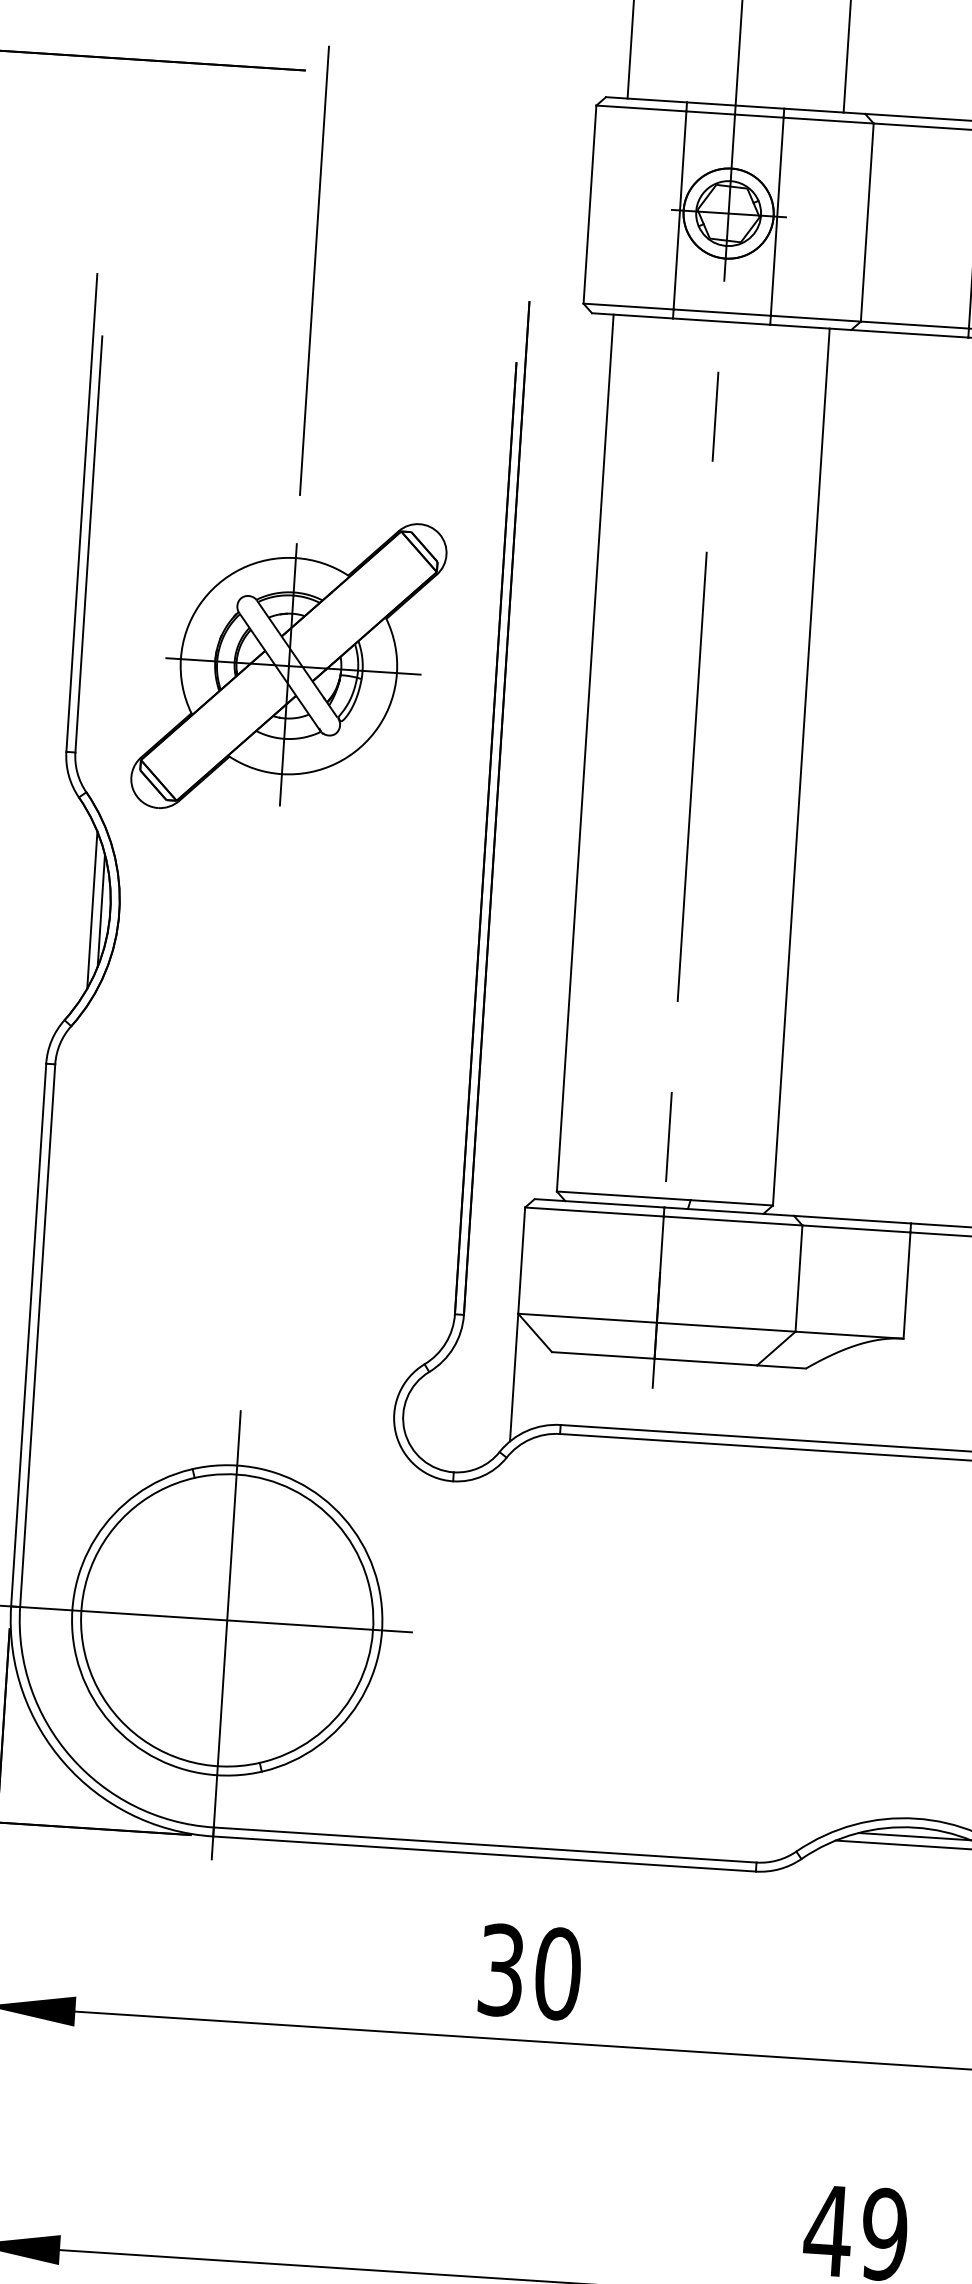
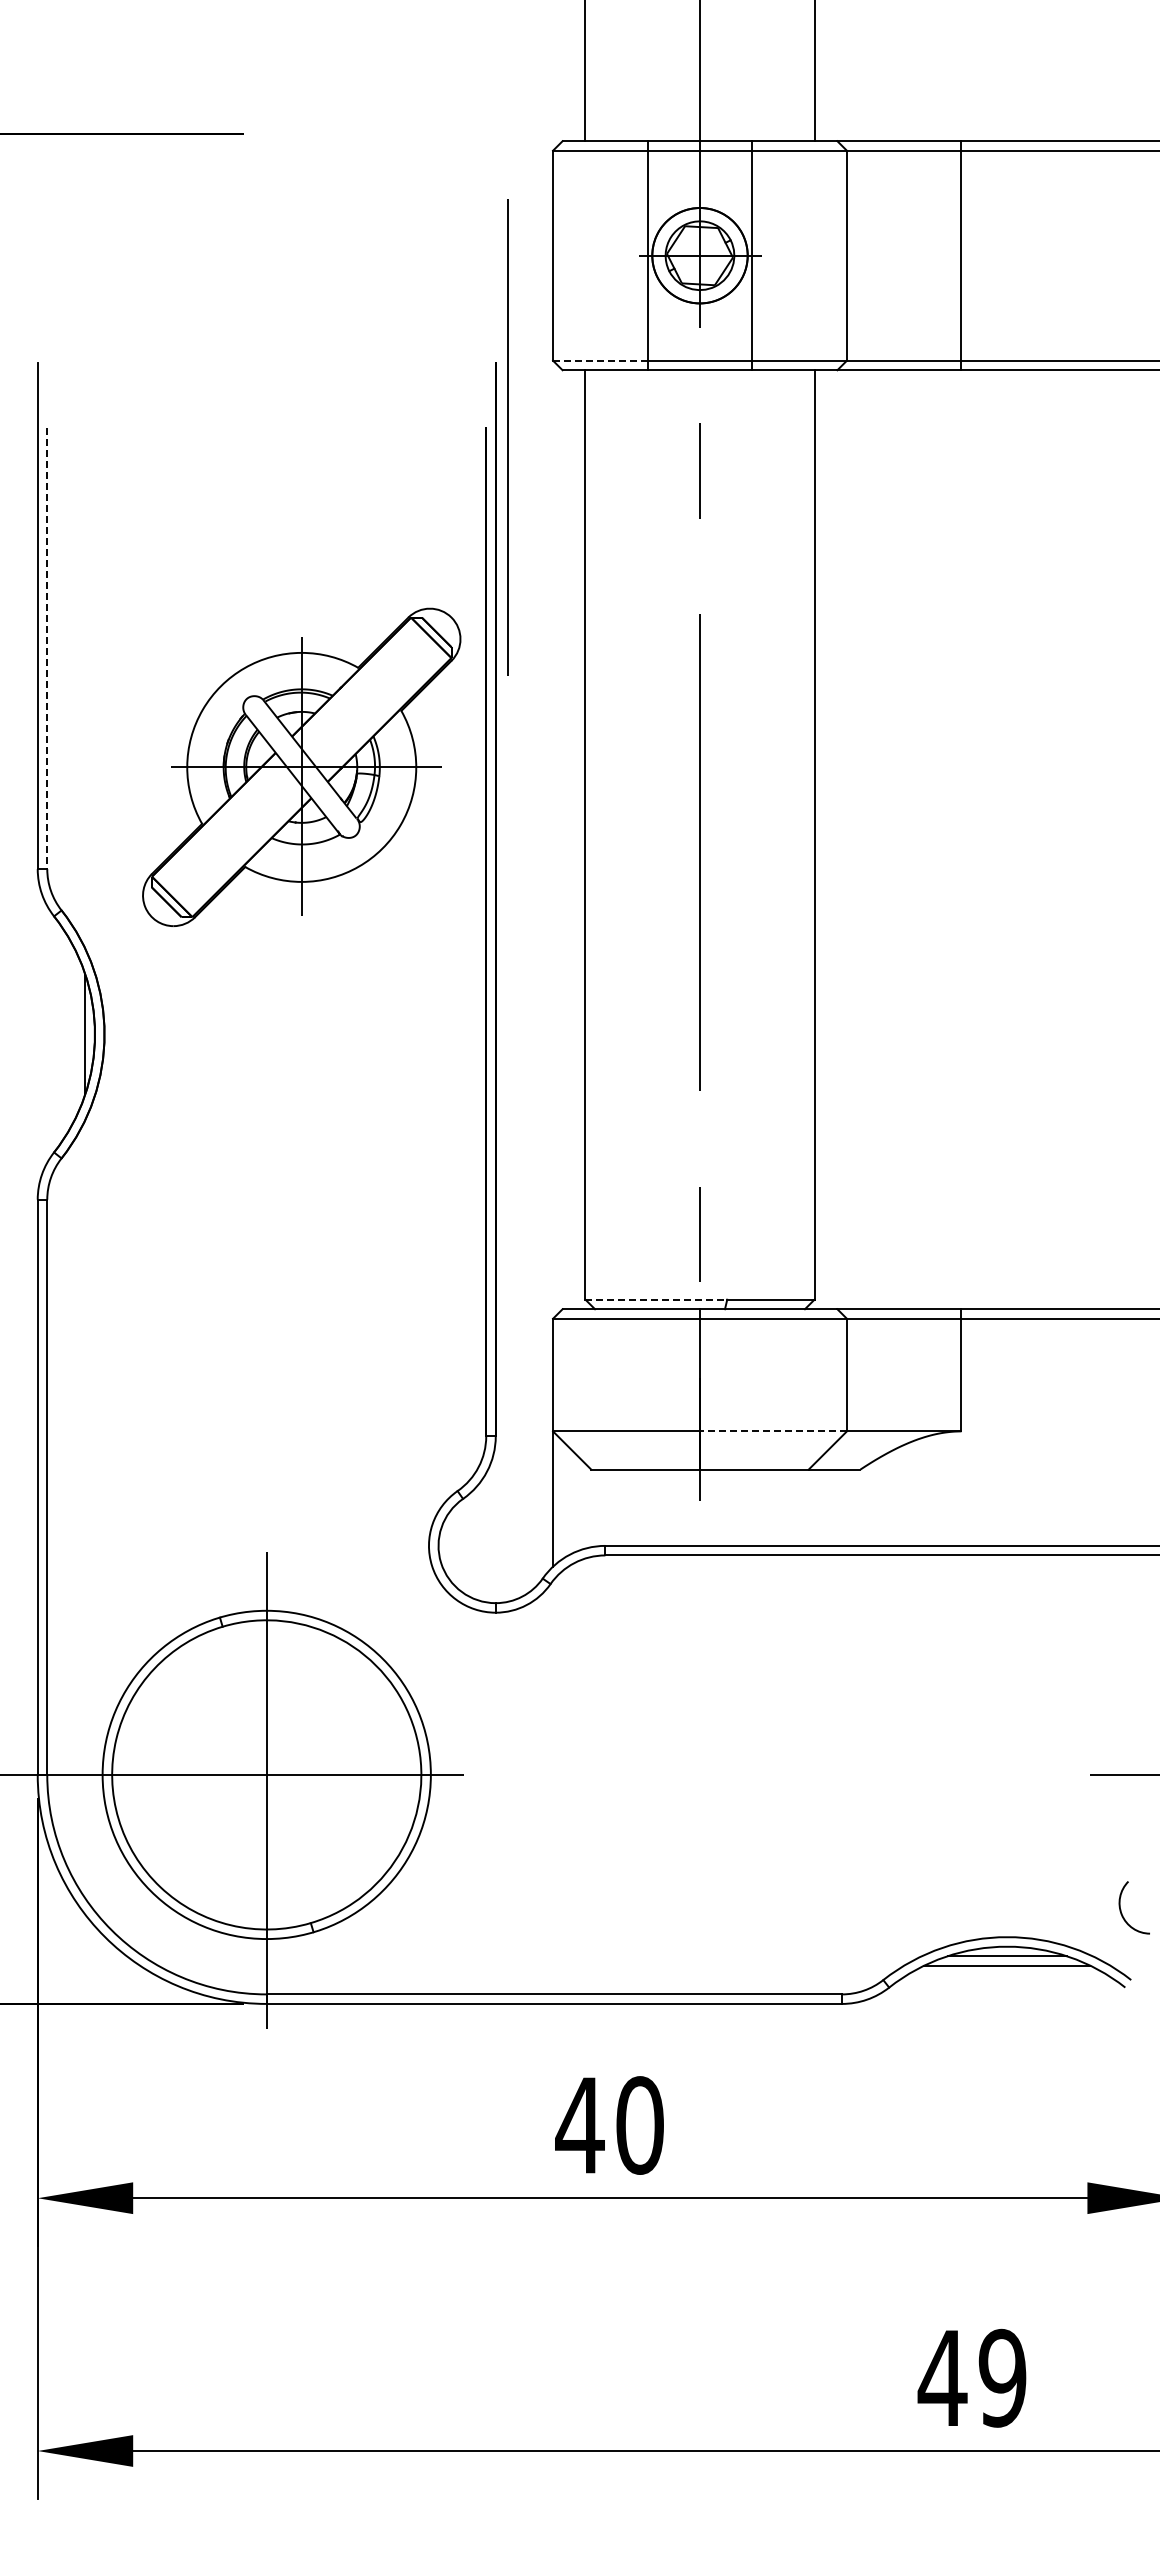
line: (314, 270) -> (507, 437), moved
line: (628, 306) -> (600, 360), solid -> dashed
line: (89, 544) -> (47, 648), solid -> dashed
part: (288, 665) -> (301, 766), moved
line: (91, 910) -> (75, 1034), removed
line: (623, 1195) -> (656, 1299), solid -> dashed
line: (725, 1327) -> (772, 1431), solid -> dashed
text: (500, 1970) -> (579, 2125), 30 -> 40

